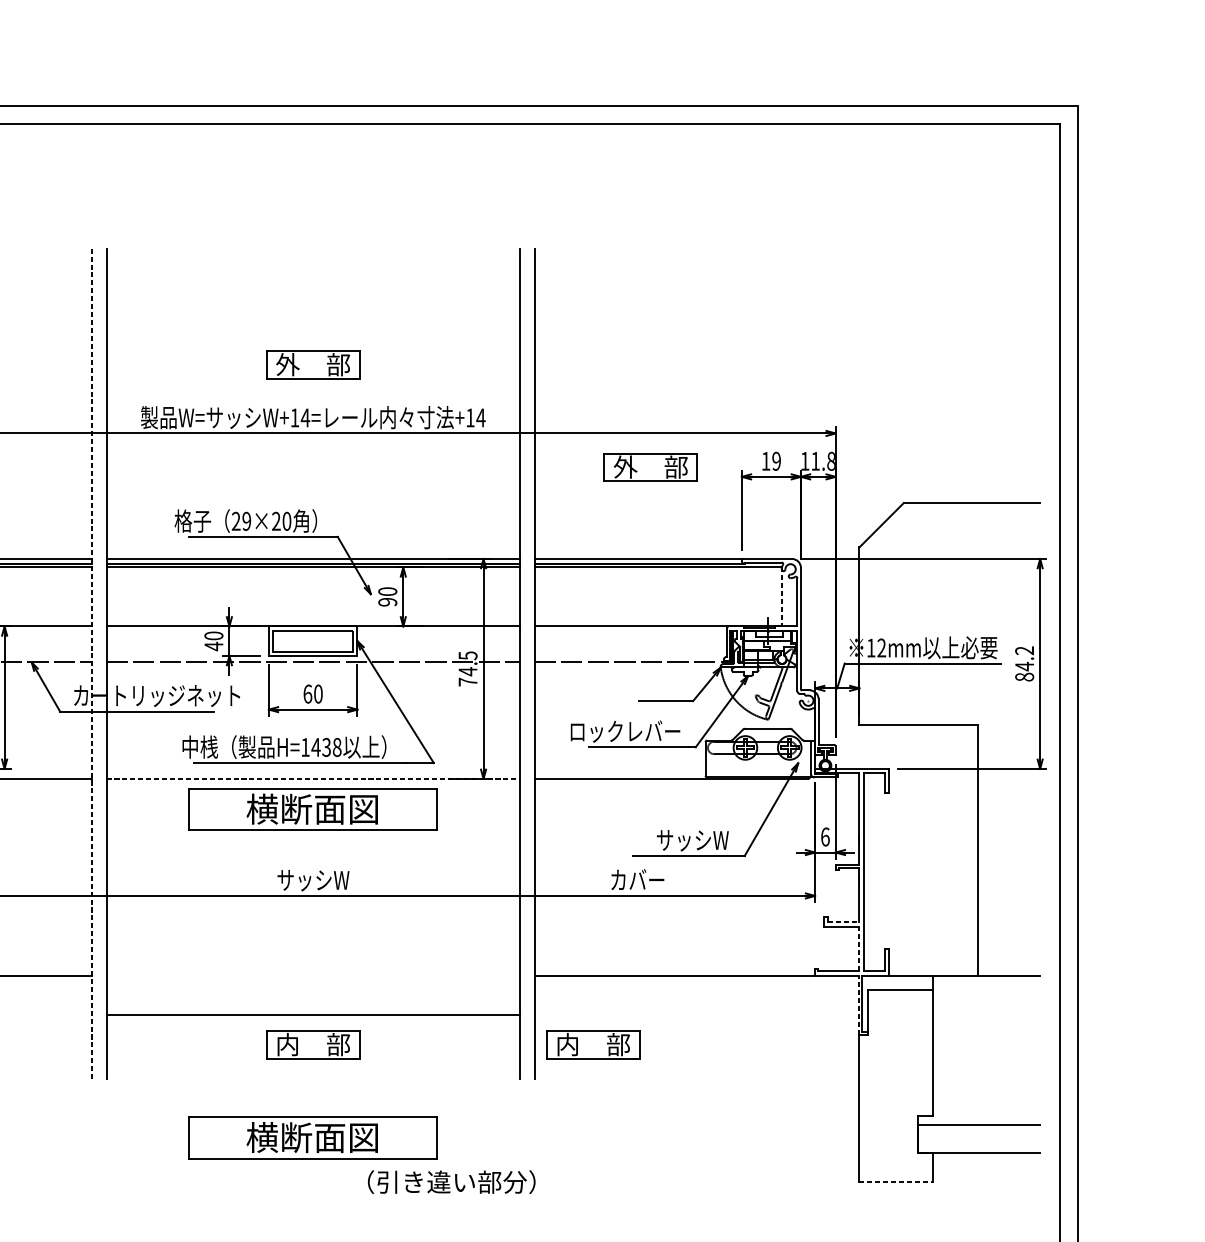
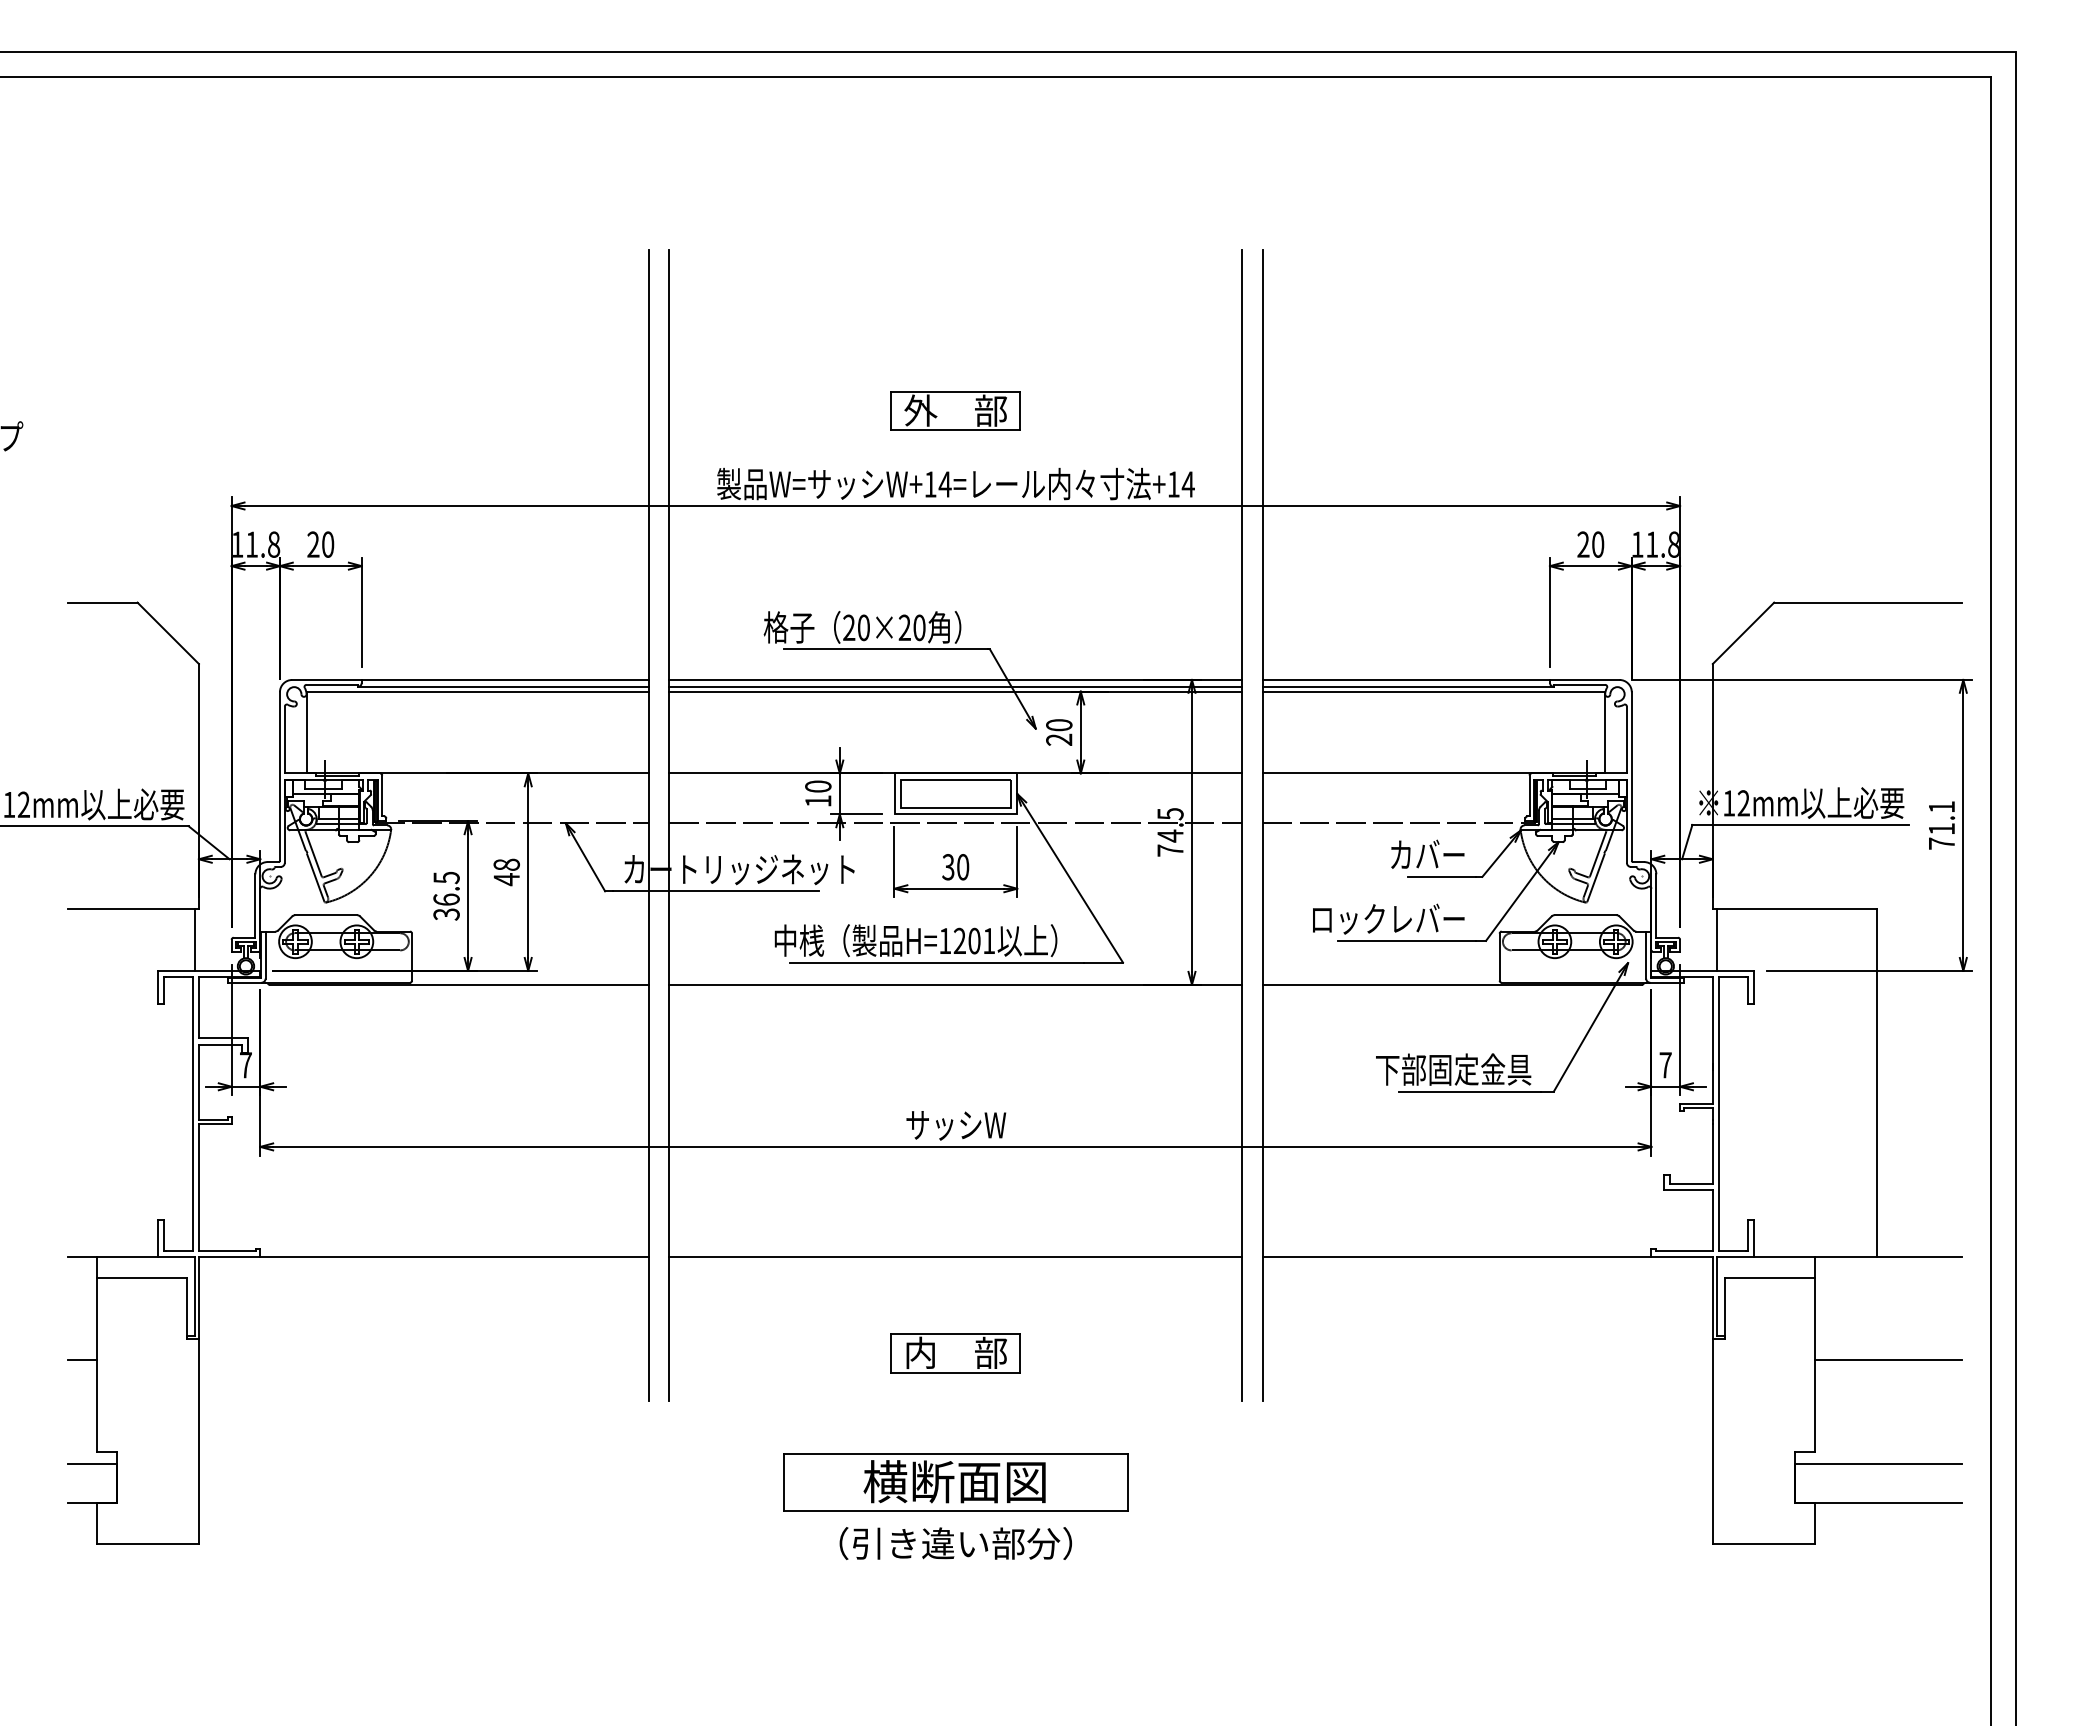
text: (771, 461) -> (1590, 544), 19 -> 20
part: (650, 467) -> (1423, 552), removed
text: (246, 521) -> (863, 627), 29×20 -> 20×20
line: (781, 596) -> (1605, 732), dashed -> solid
text: (387, 601) -> (1059, 739), 90 -> 20
text: (214, 645) -> (818, 800), 40 -> 10
line: (92, 664) -> (649, 825), dashed -> solid
text: (1024, 664) -> (1941, 825), 84.2 -> 71.1
text: (307, 694) -> (948, 867), 60 -> 30
text: (326, 746) -> (974, 940), H=1438 -> H=1201
line: (862, 746) -> (1716, 939), added
line: (313, 778) -> (956, 984), dashed -> solid
part: (312, 809) -> (955, 1027), removed
text: (825, 837) -> (1665, 1065), 6 -> 7
text: (672, 840) -> (1453, 1069), サッシW -> 下部固定金具
text: (637, 879) -> (1427, 853), moved
line: (844, 922) -> (1691, 1183), dashed -> solid
line: (859, 949) -> (1712, 1220), dashed -> solid
line: (859, 1005) -> (1712, 1298), dashed -> solid
line: (312, 1014) -> (955, 1257), moved
part: (592, 1045) -> (1343, 1353), removed
line: (986, 1049) -> (1888, 1359), added
text: (451, 1182) -> (955, 1543), moved
line: (896, 1182) -> (1764, 1543), dashed -> solid

